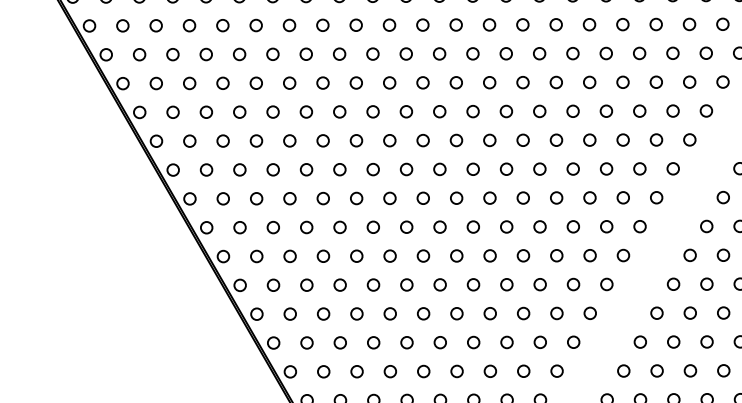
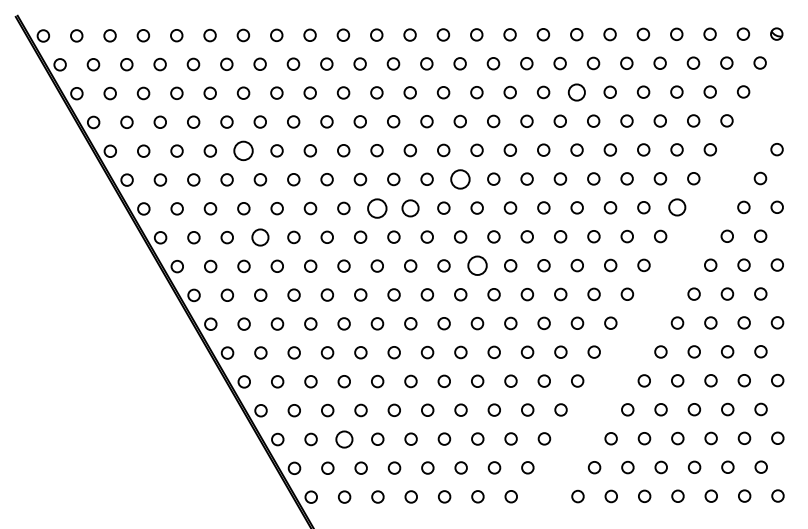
circle: (589, 23) -> (576, 91), size x1.4
circle: (256, 82) -> (243, 150), size x1.6
circle: (473, 110) -> (460, 178), size x1.6
circle: (389, 139) -> (376, 207), size x1.6
circle: (423, 139) -> (410, 207), size x1.4
circle: (689, 139) -> (676, 207), size x1.4
circle: (273, 169) -> (260, 237), size x1.4
circle: (489, 197) -> (476, 265), size x1.6
circle: (357, 370) -> (344, 438), size x1.4

